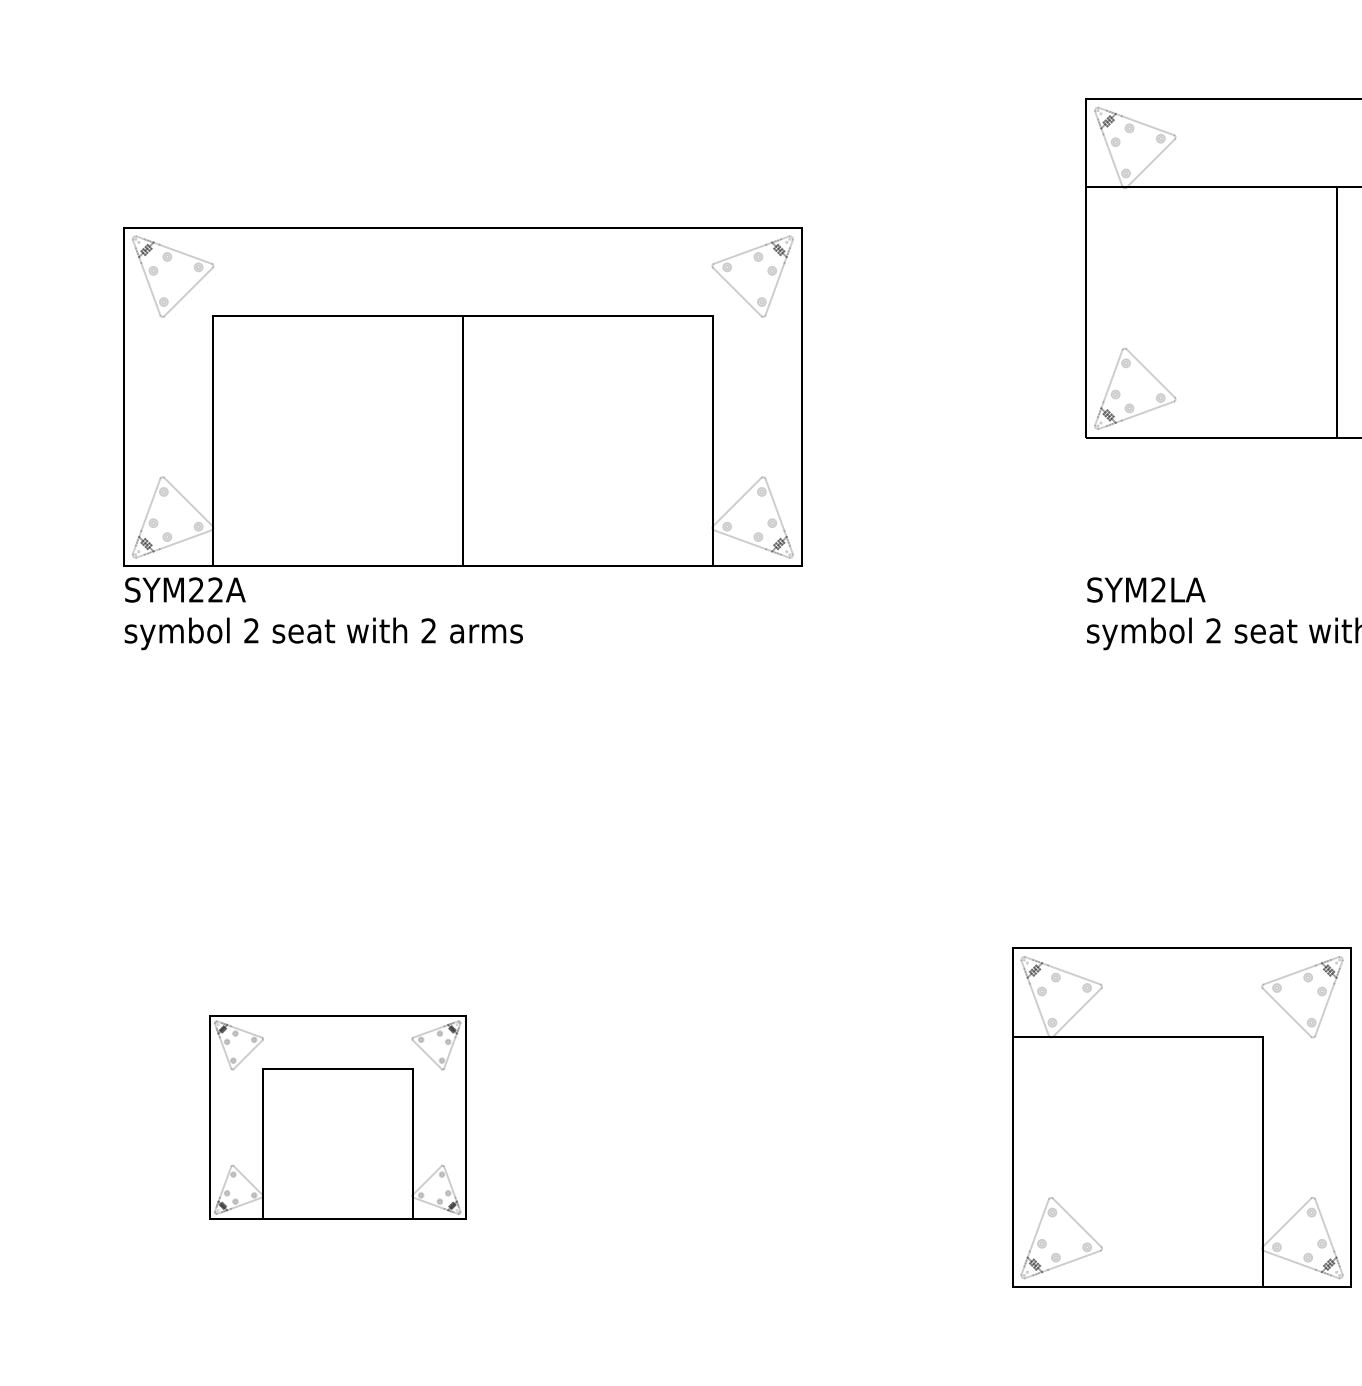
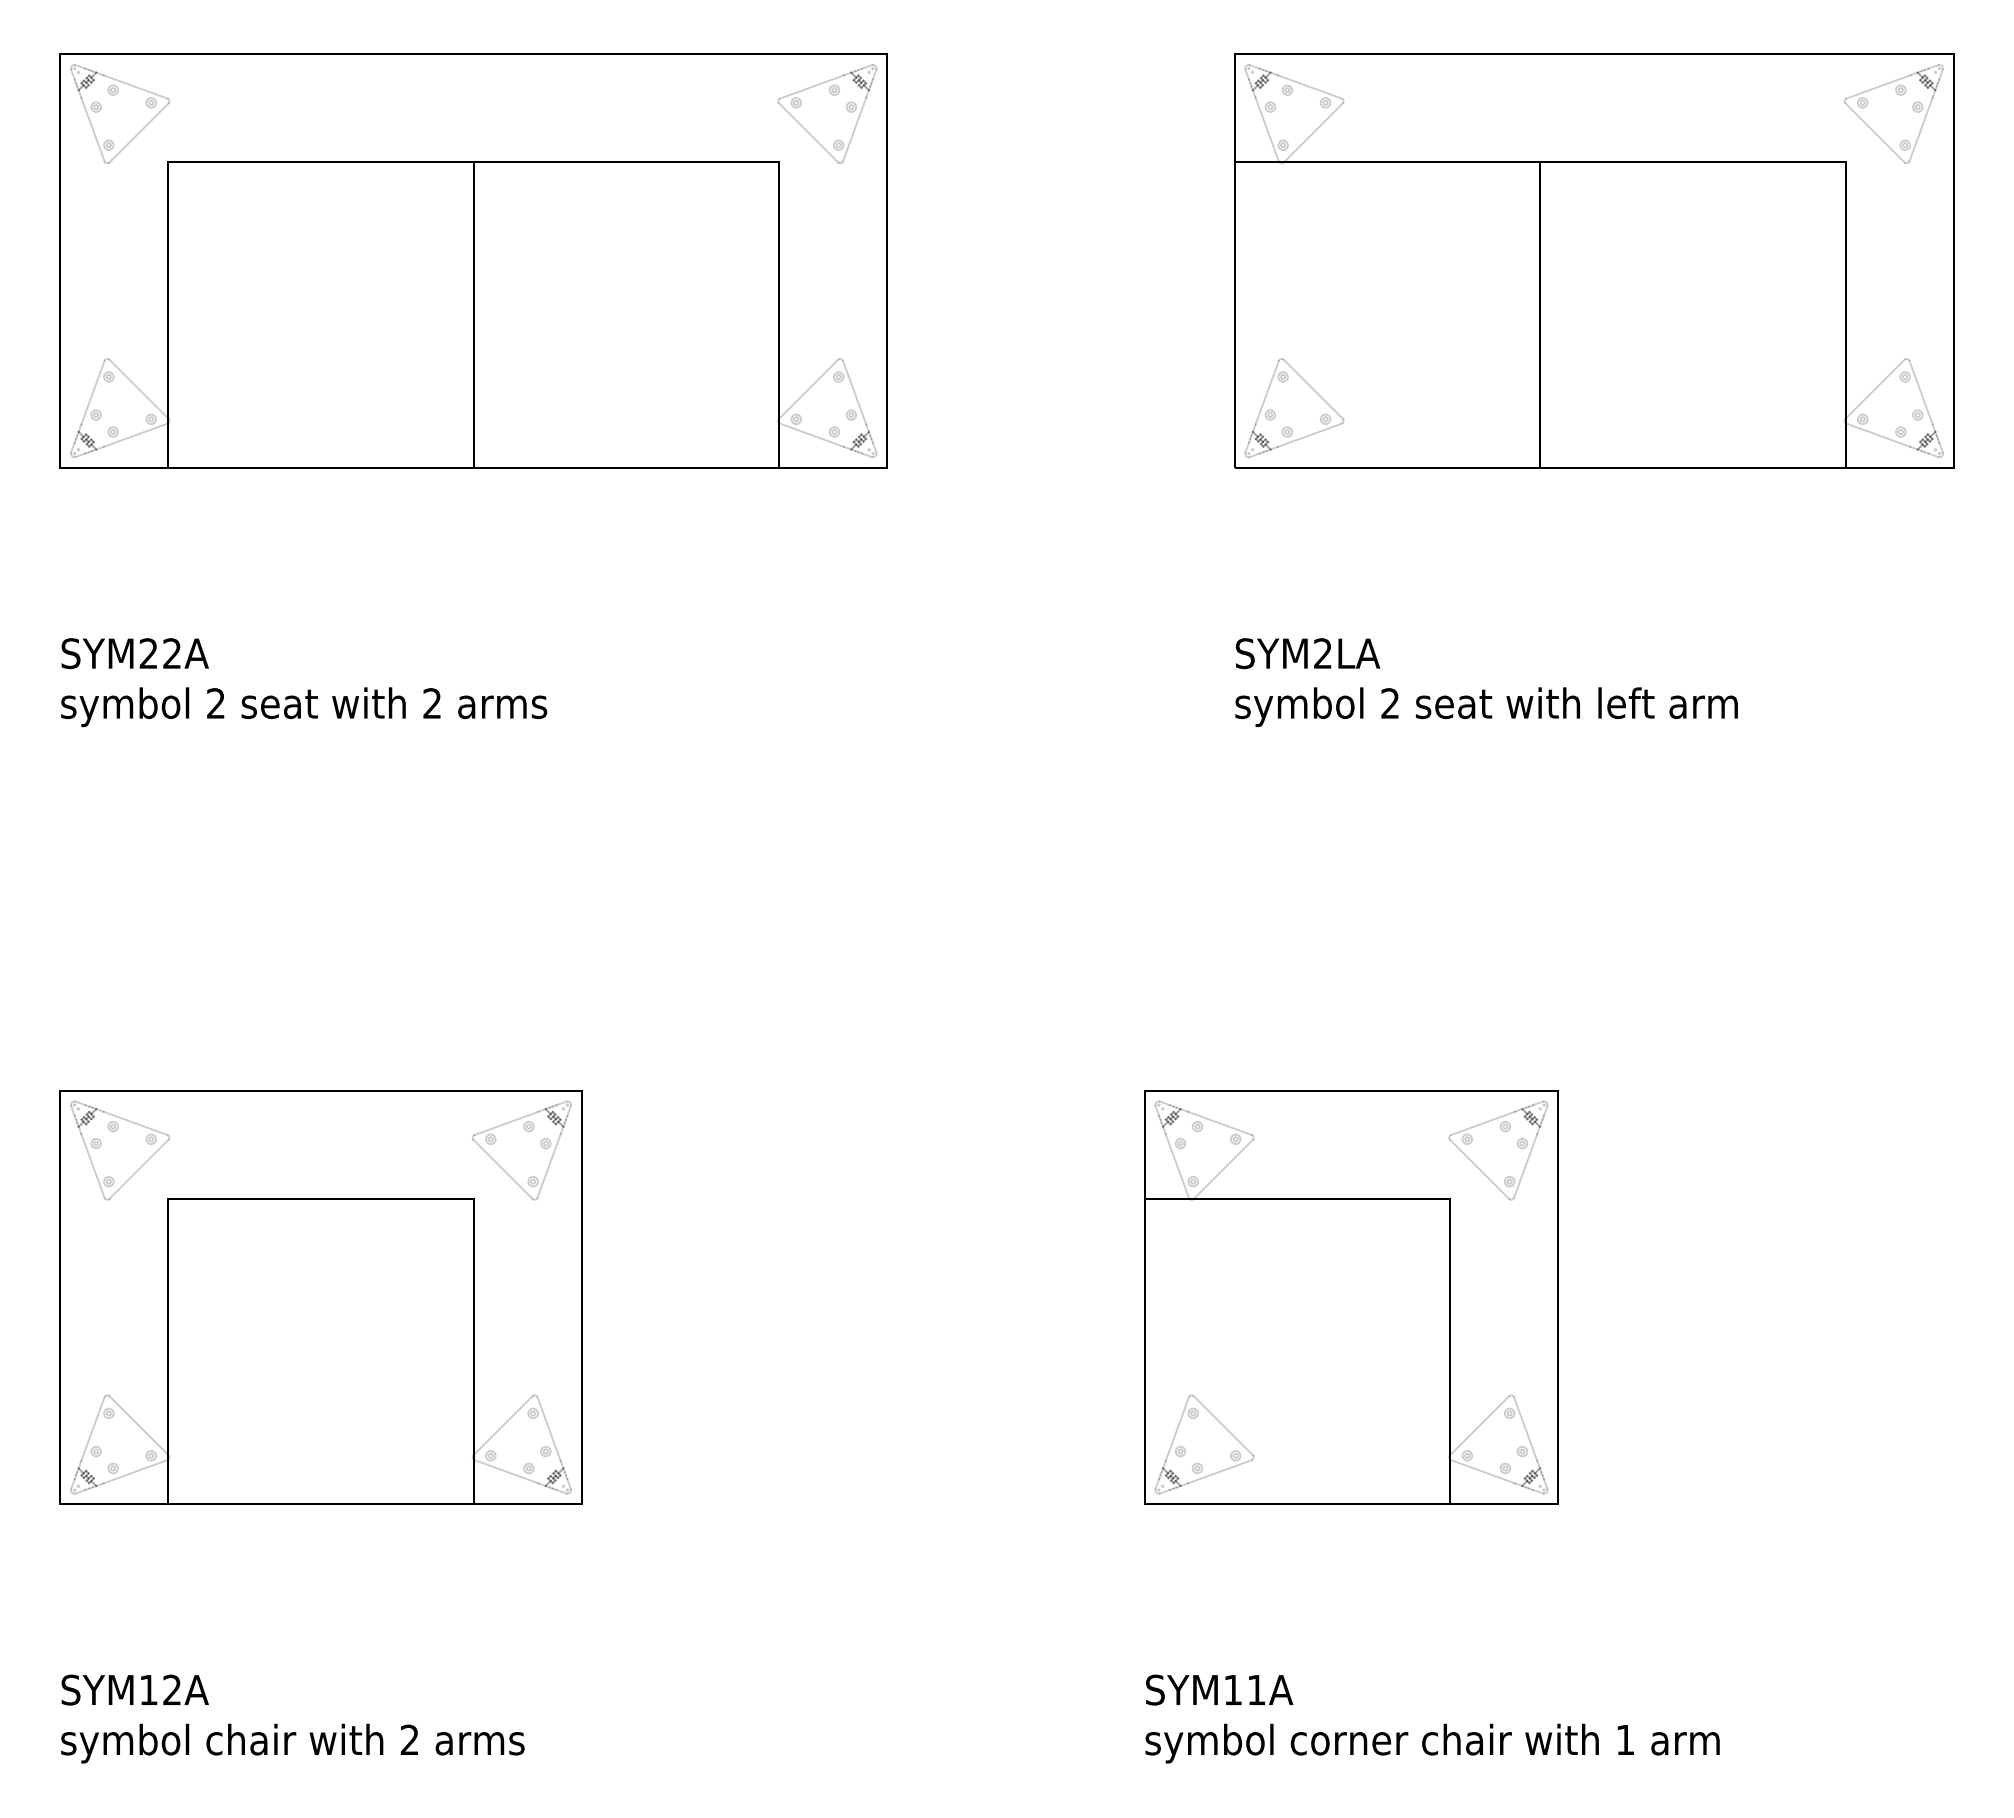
part: (462, 396) -> (473, 260), moved
part: (337, 1117) -> (320, 1297), size x1.67

